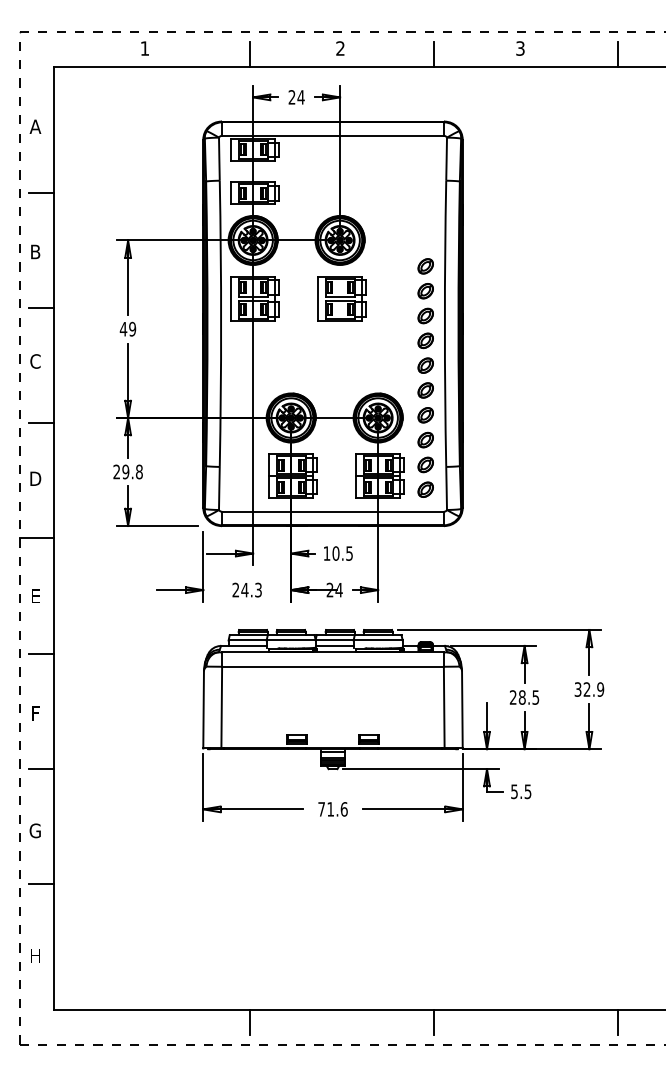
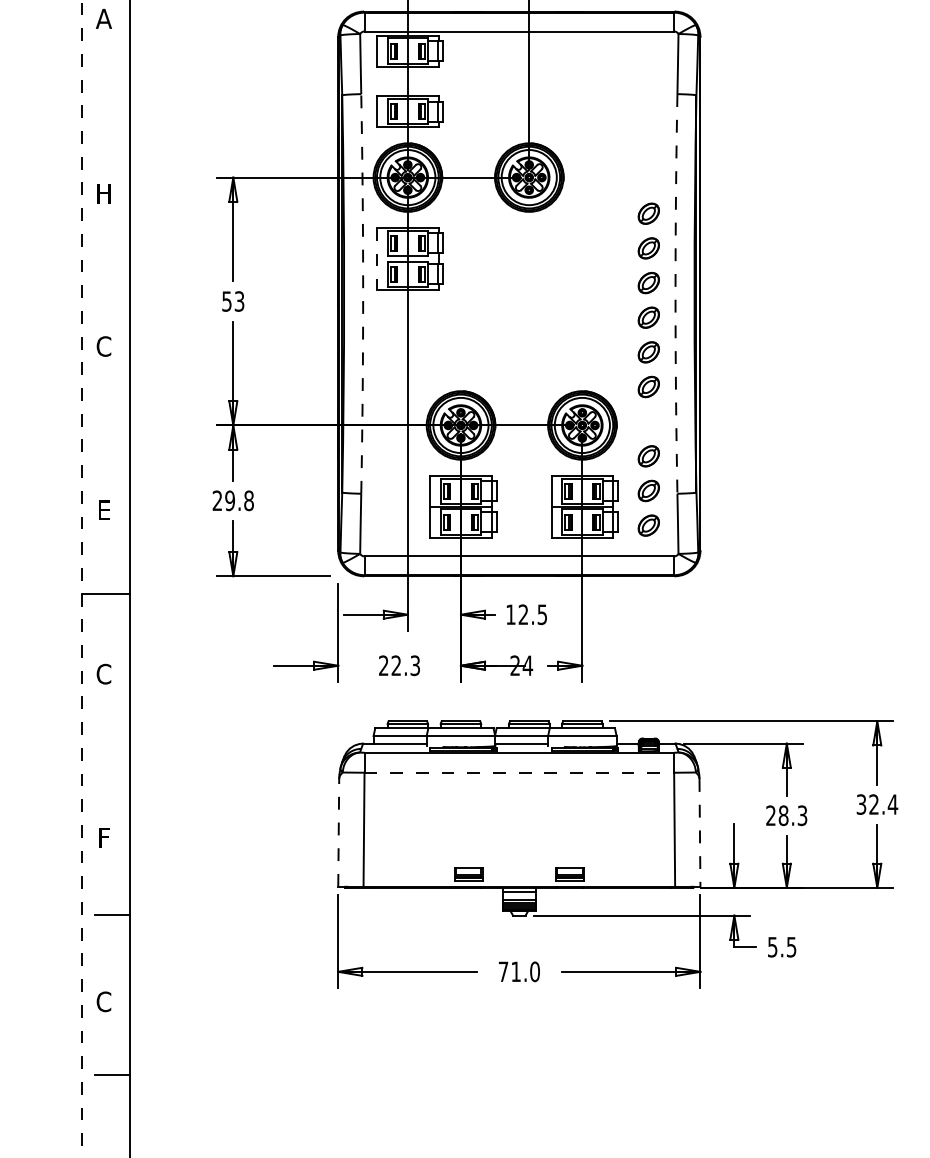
line: (41, 193) -> (112, 112), removed
text: (35, 251) -> (103, 192), B -> H
part: (341, 298) -> (531, 258), removed
line: (231, 299) -> (377, 259), solid -> dashed
line: (41, 308) -> (112, 272), removed
arc: (221, 323) -> (363, 293), solid -> dashed
arc: (444, 323) -> (675, 293), solid -> dashed
text: (127, 329) -> (232, 301), 49 -> 53
part: (425, 415) -> (648, 421), removed
line: (41, 423) -> (112, 433), removed
text: (35, 478) -> (103, 509), D -> E
text: (335, 553) -> (522, 614), 10.5 -> 12.5
text: (244, 589) -> (395, 664), 24.3 -> 22.3
text: (35, 595) -> (103, 673), E -> C
line: (41, 653) -> (112, 754), removed
line: (333, 666) -> (520, 772), solid -> dashed
text: (600, 689) -> (892, 804), 32.9 -> 32.4
text: (535, 697) -> (802, 815), 28.5 -> 28.3
line: (203, 709) -> (338, 832), solid -> dashed
line: (462, 709) -> (700, 832), solid -> dashed
text: (343, 809) -> (533, 972), 71.6 -> 71.0
text: (34, 830) -> (102, 1001), G -> C

